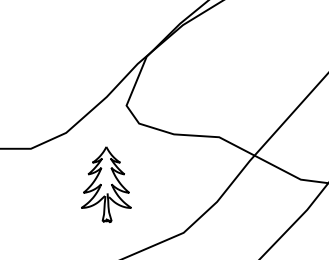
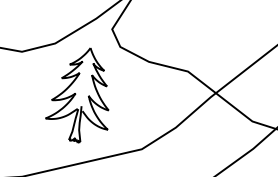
part: (106, 184) -> (82, 94), size x1.43

